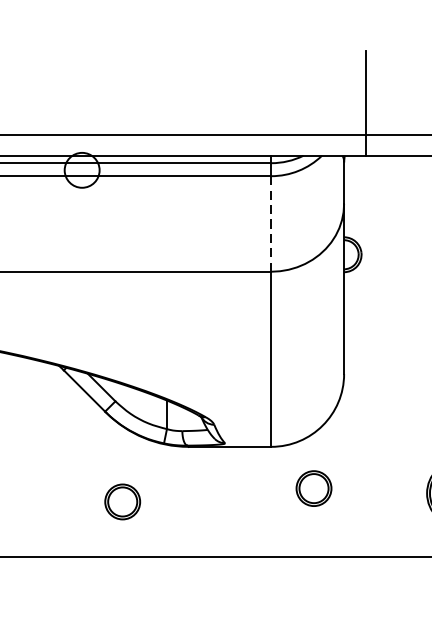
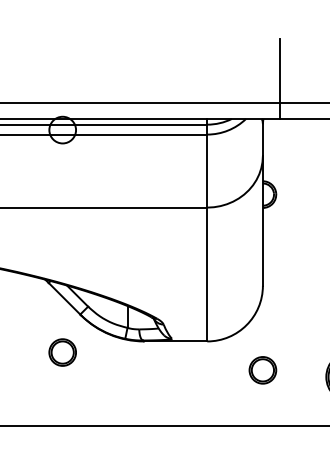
line: (271, 224) -> (207, 171), dashed -> solid
part: (313, 488) -> (262, 370), moved
part: (122, 501) -> (62, 352), moved

